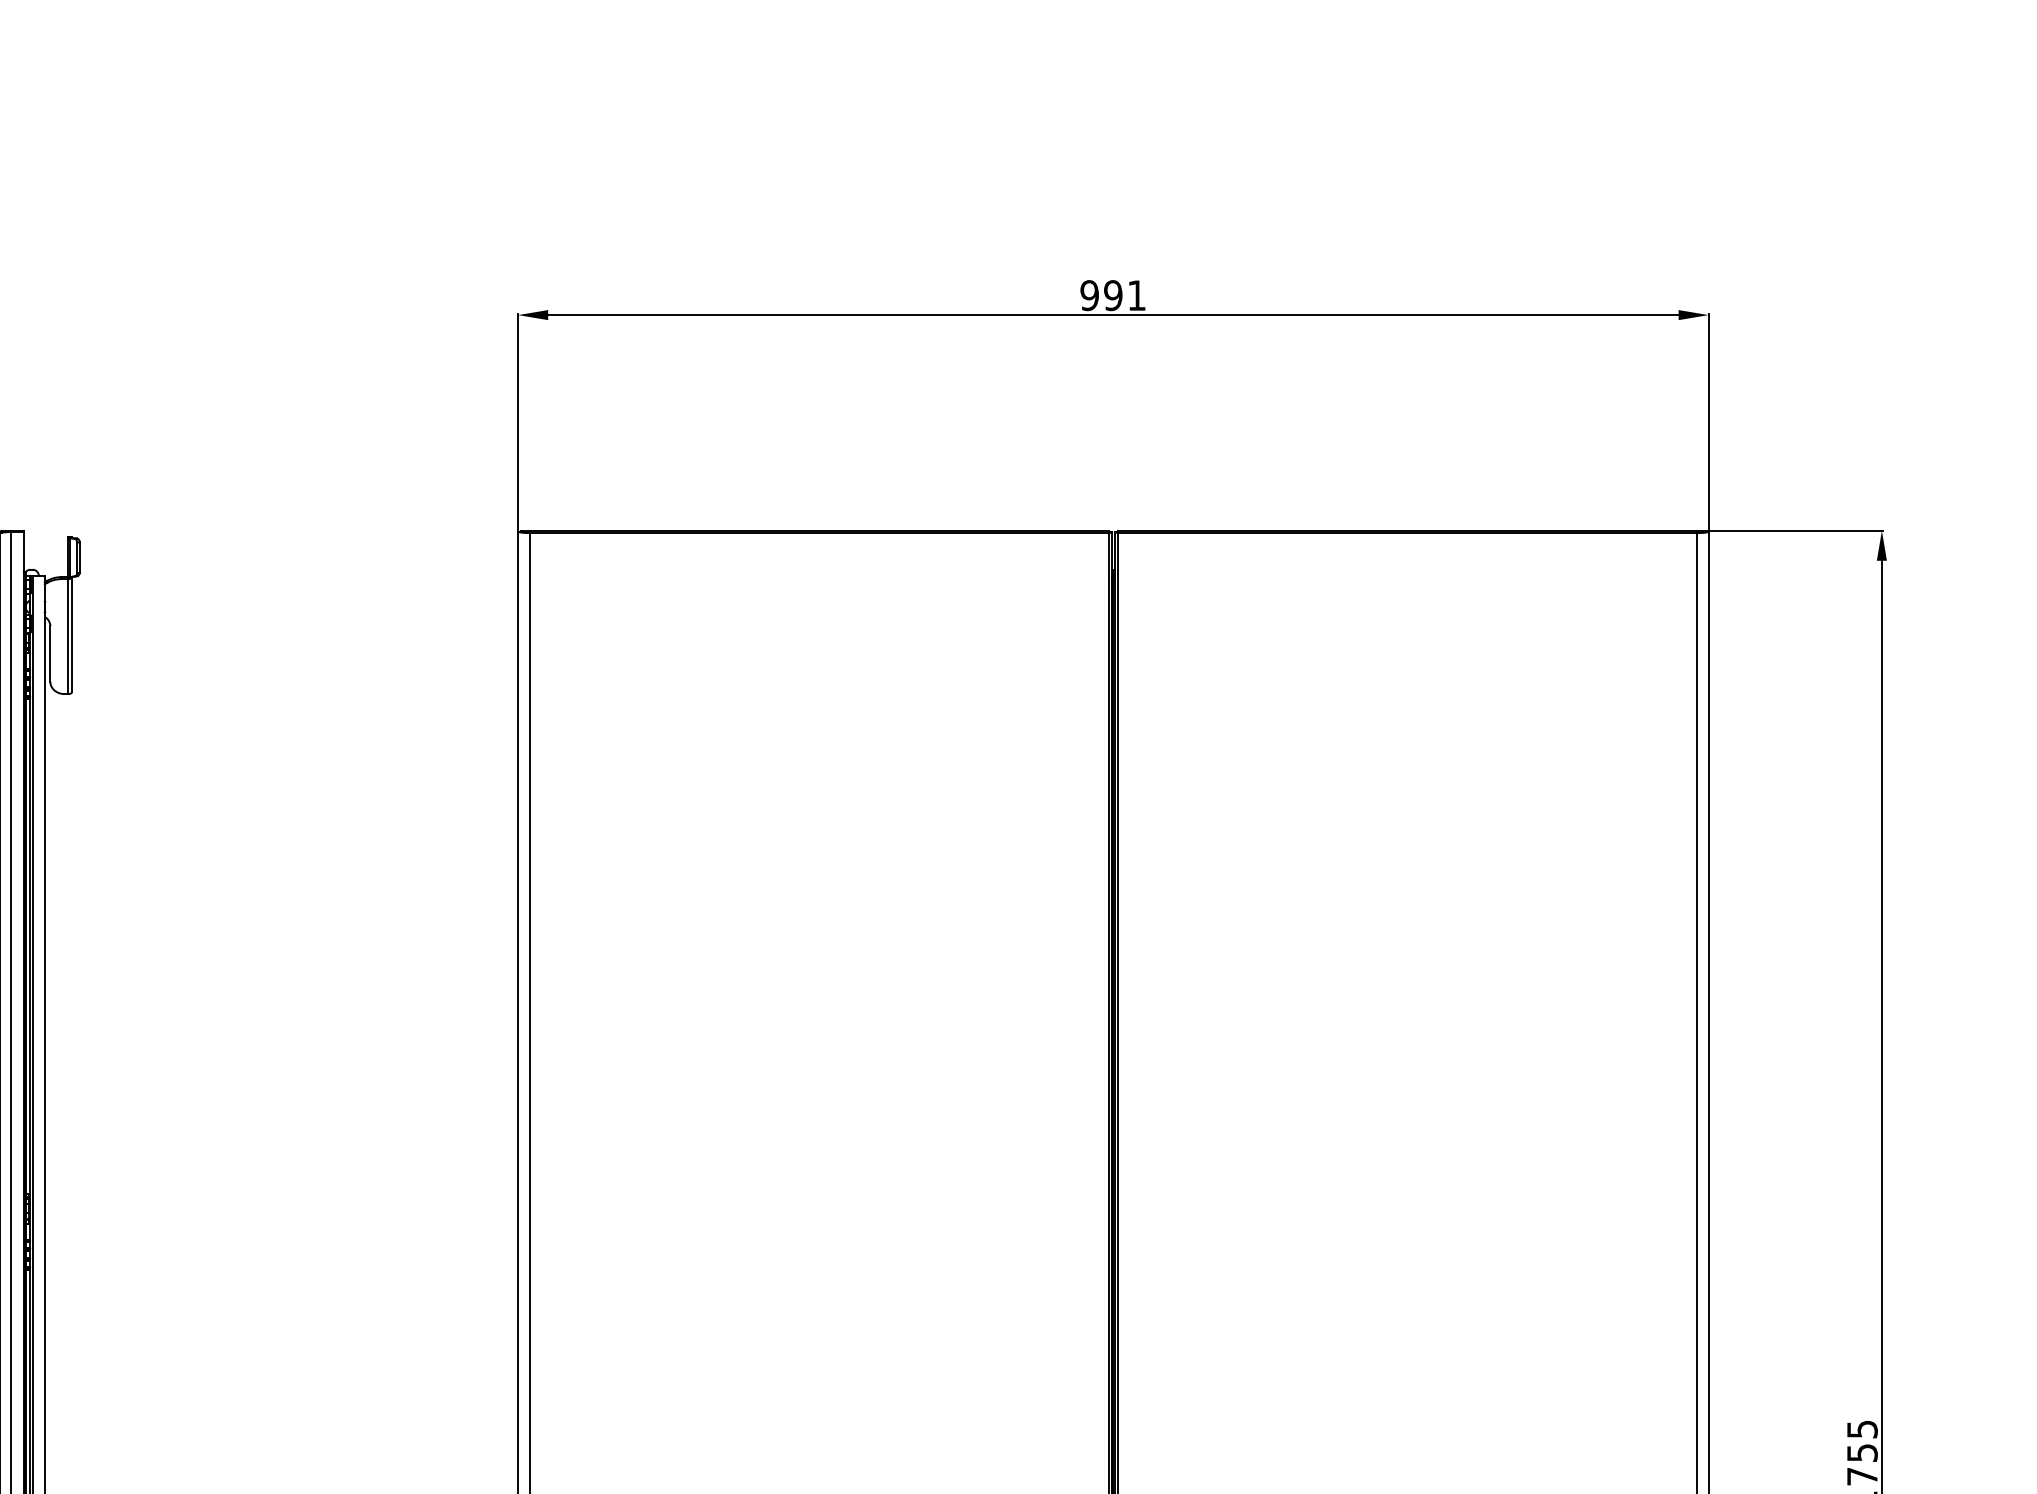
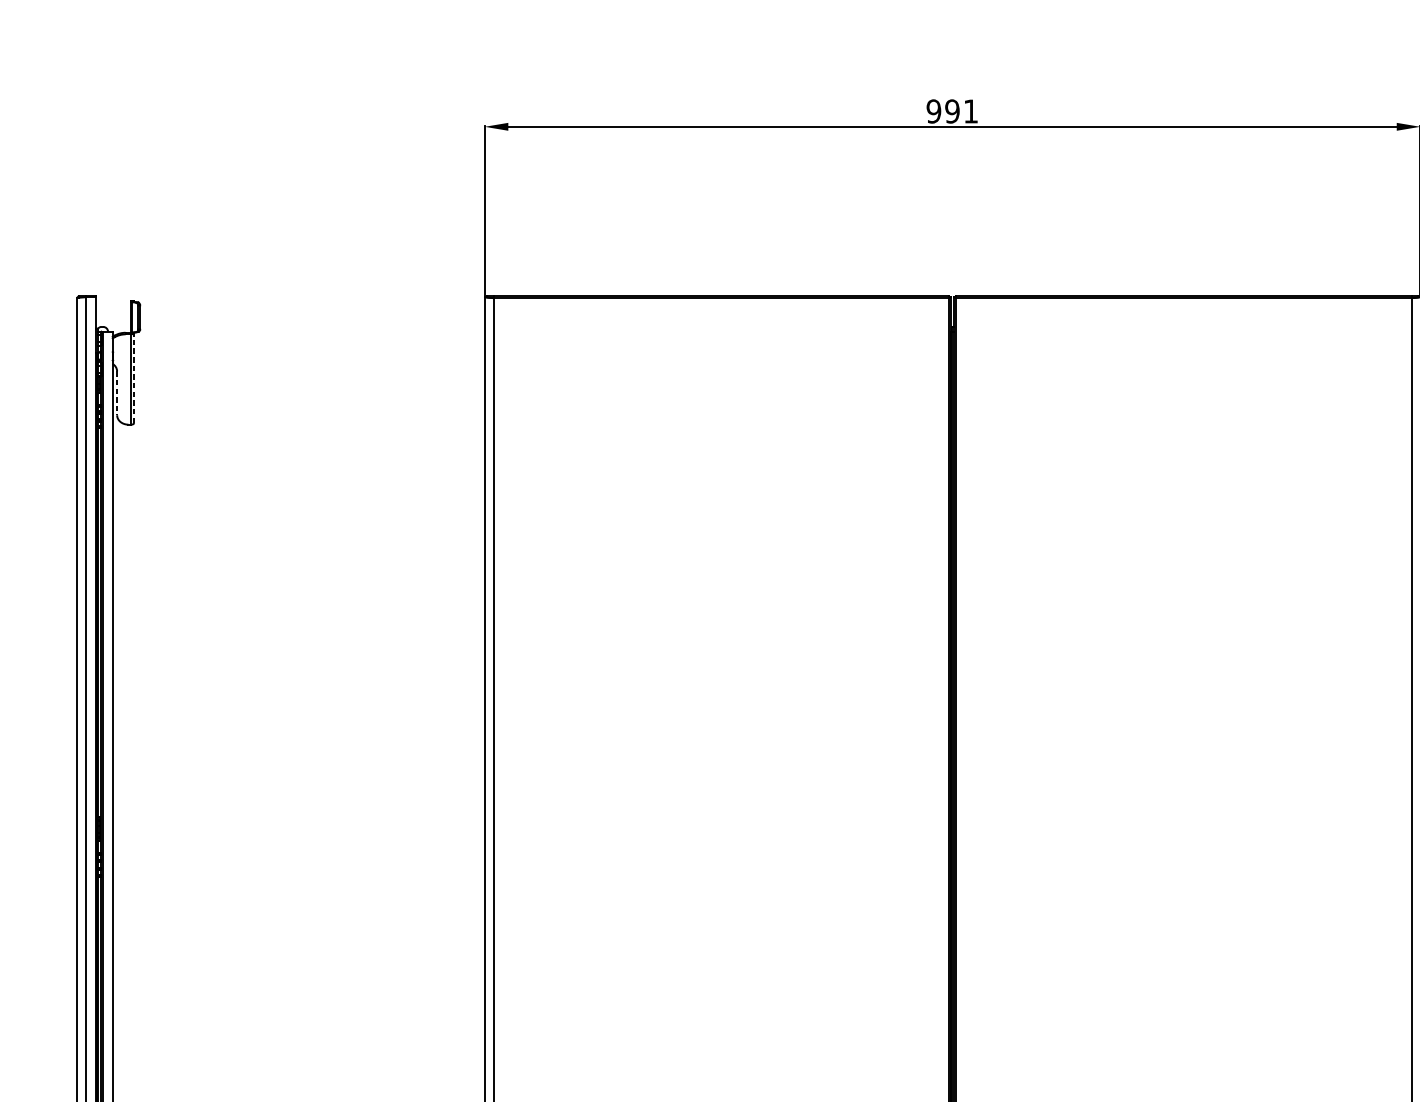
line: (72, 634) -> (134, 377), solid -> dashed
line: (50, 654) -> (117, 393), solid -> dashed

